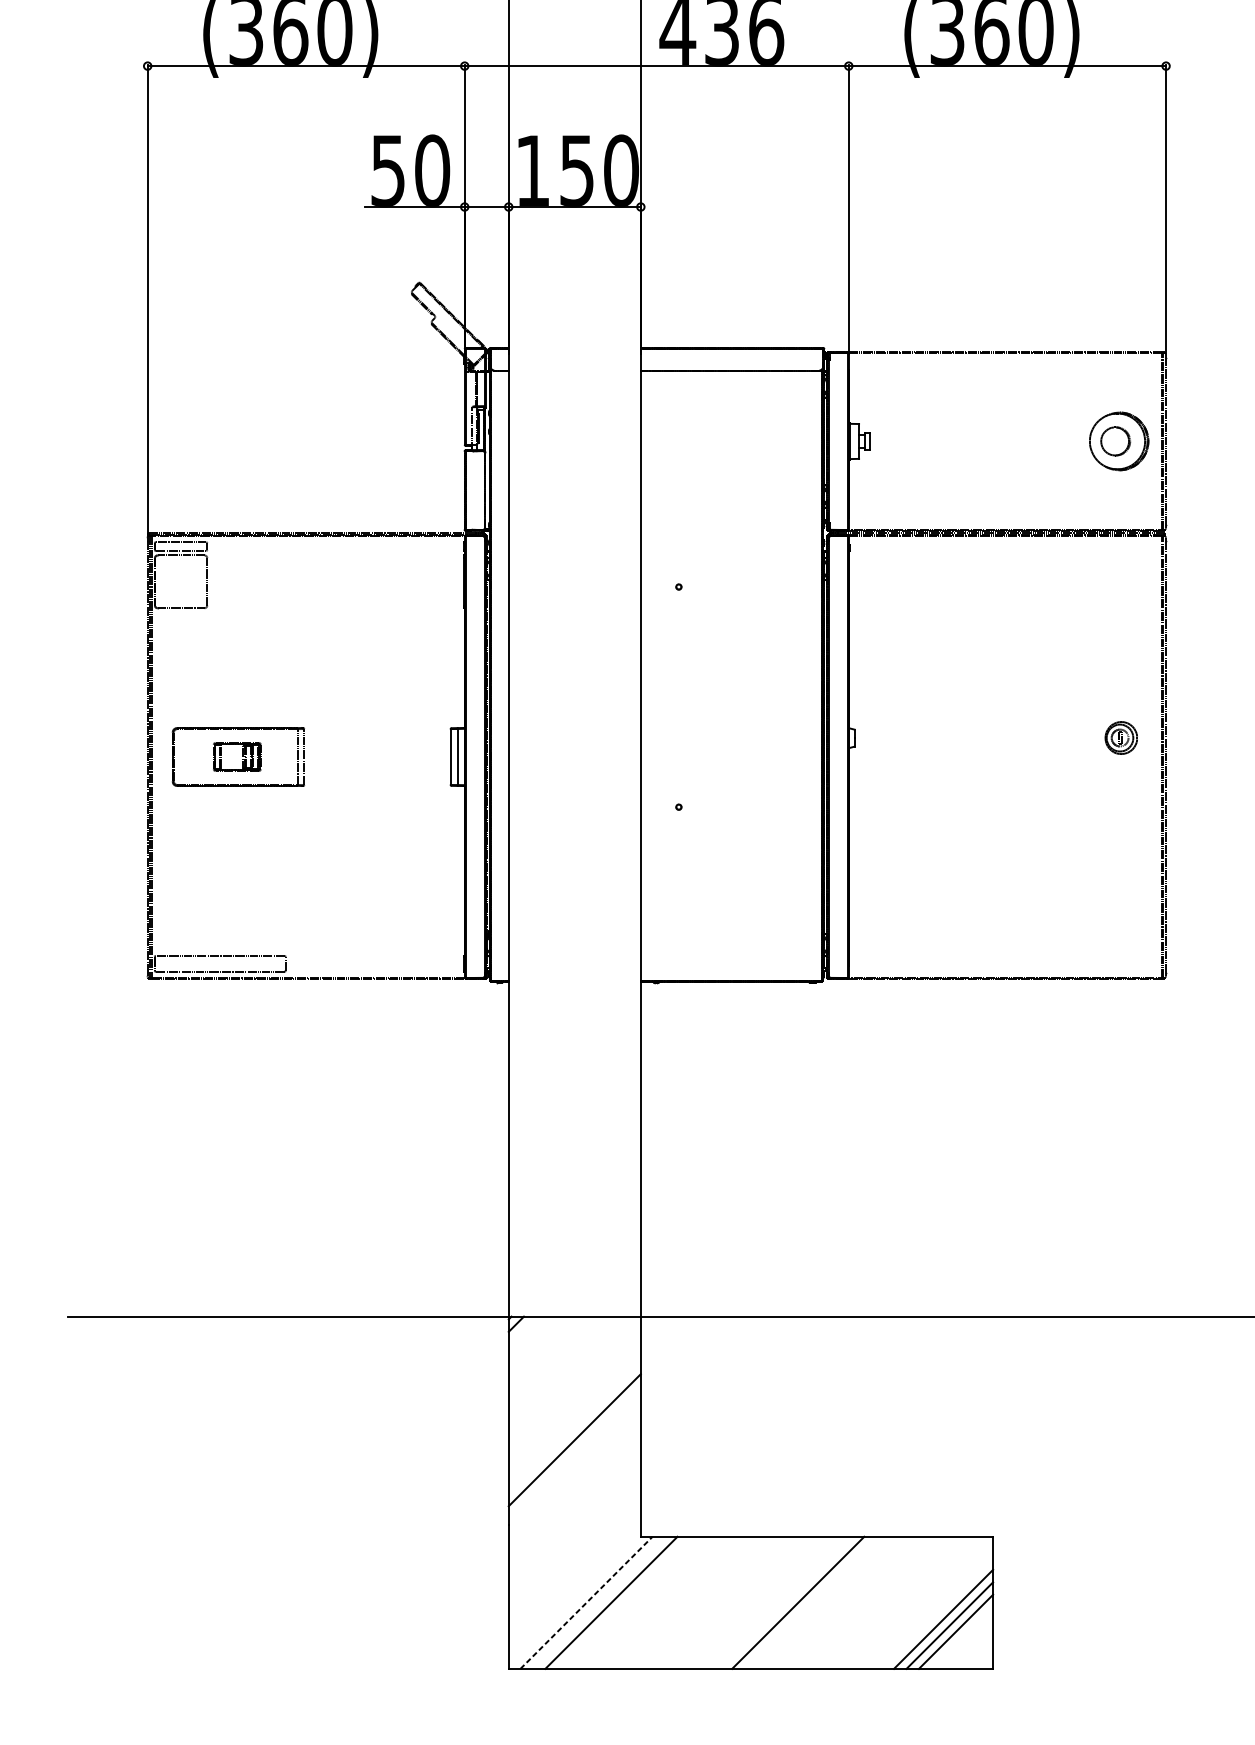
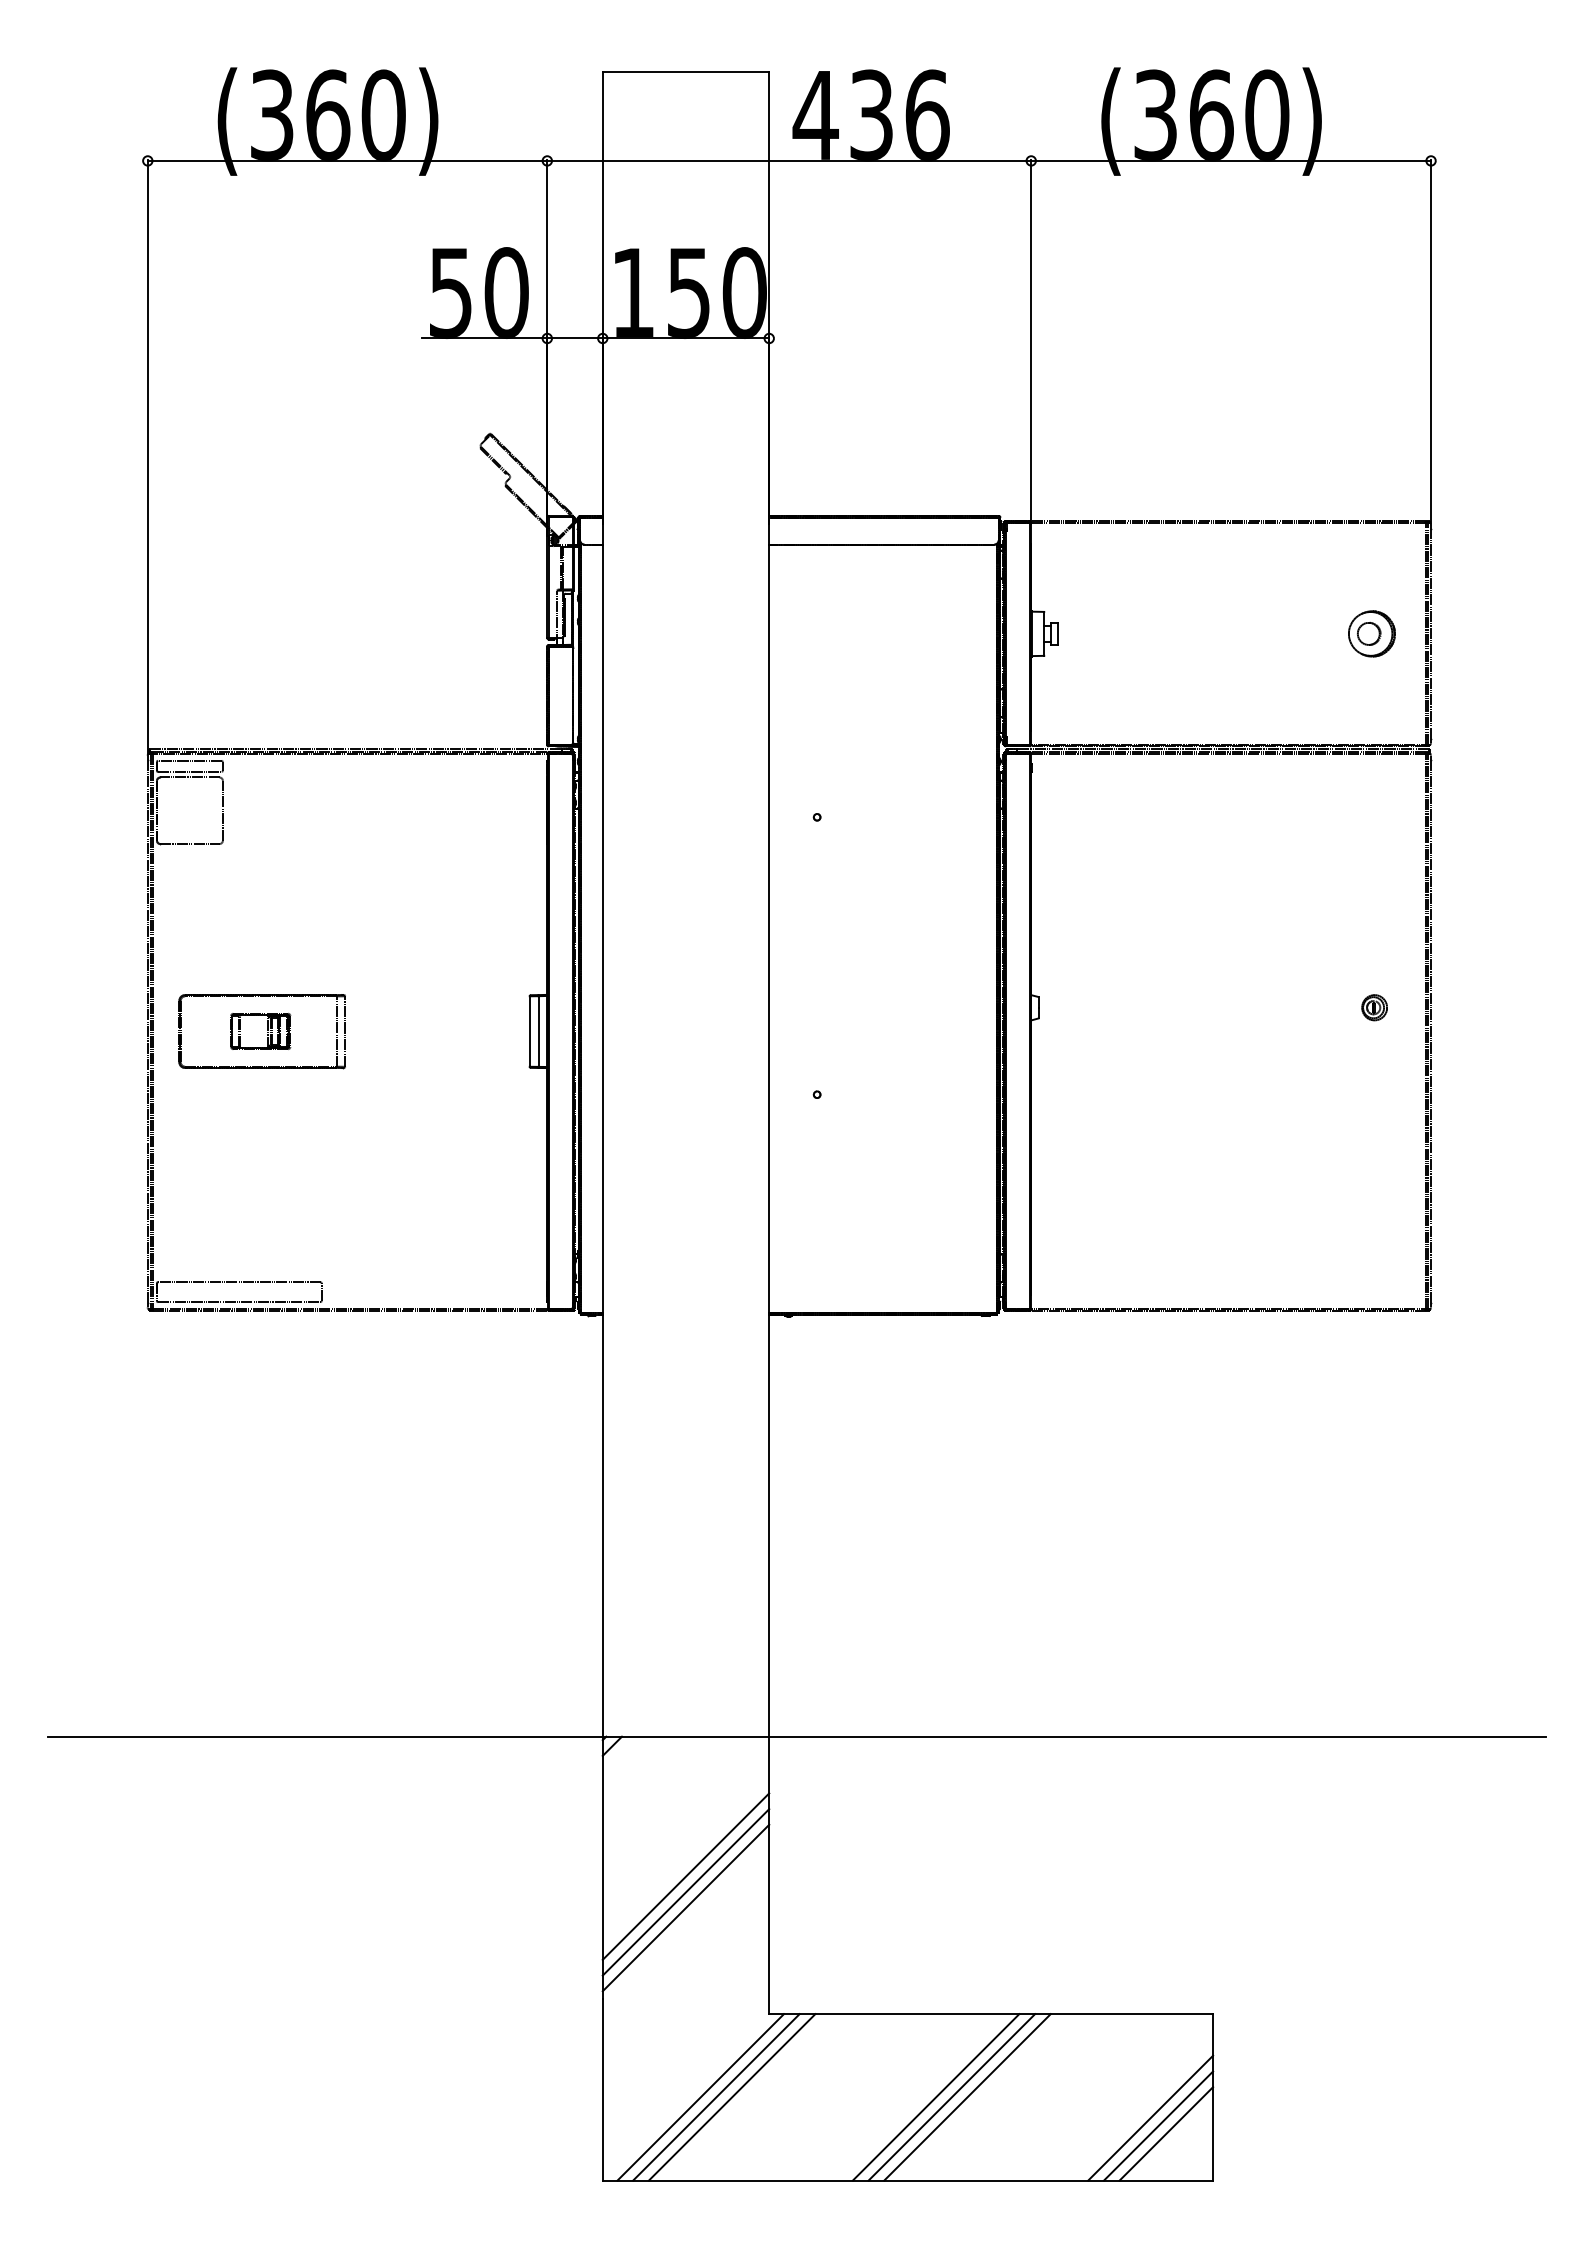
part: (1118, 441) -> (1371, 633), size x0.62
part: (1121, 737) -> (1374, 1007), size x0.62
line: (574, 1427) -> (685, 1876), added
line: (574, 1452) -> (685, 1907), added
line: (586, 1602) -> (700, 2097), dashed -> solid
line: (599, 1602) -> (716, 2097), added
line: (772, 1602) -> (935, 2097), added
line: (785, 1602) -> (951, 2097), added

